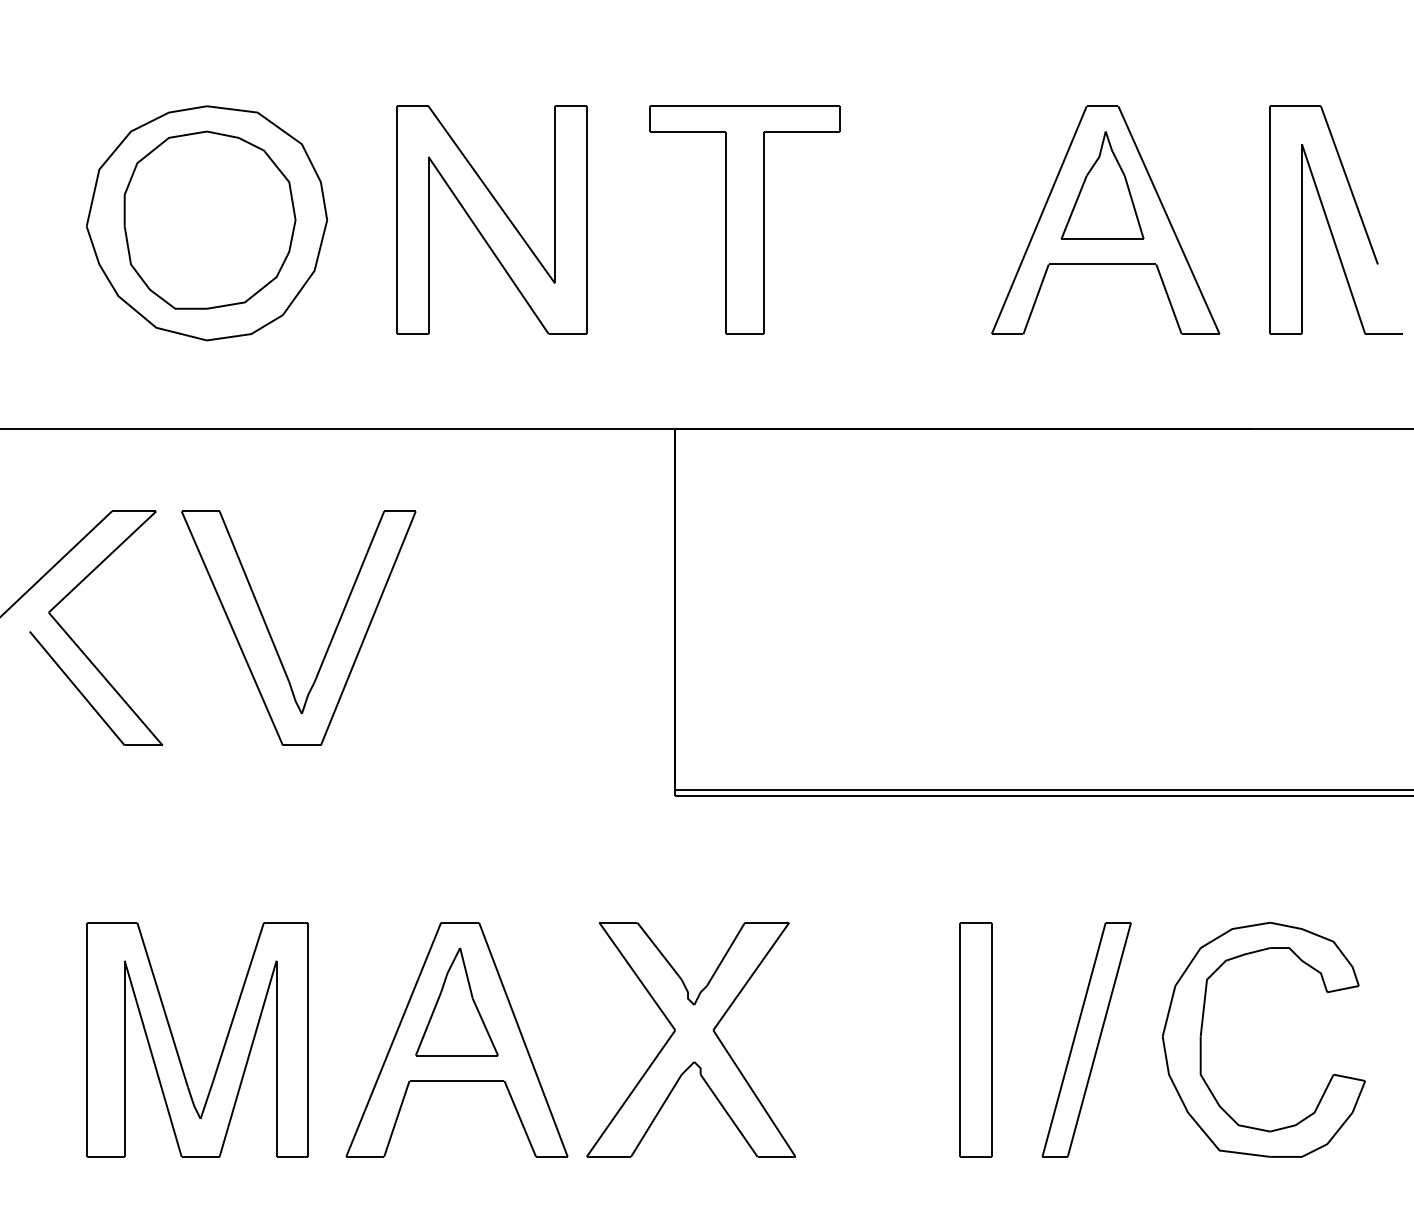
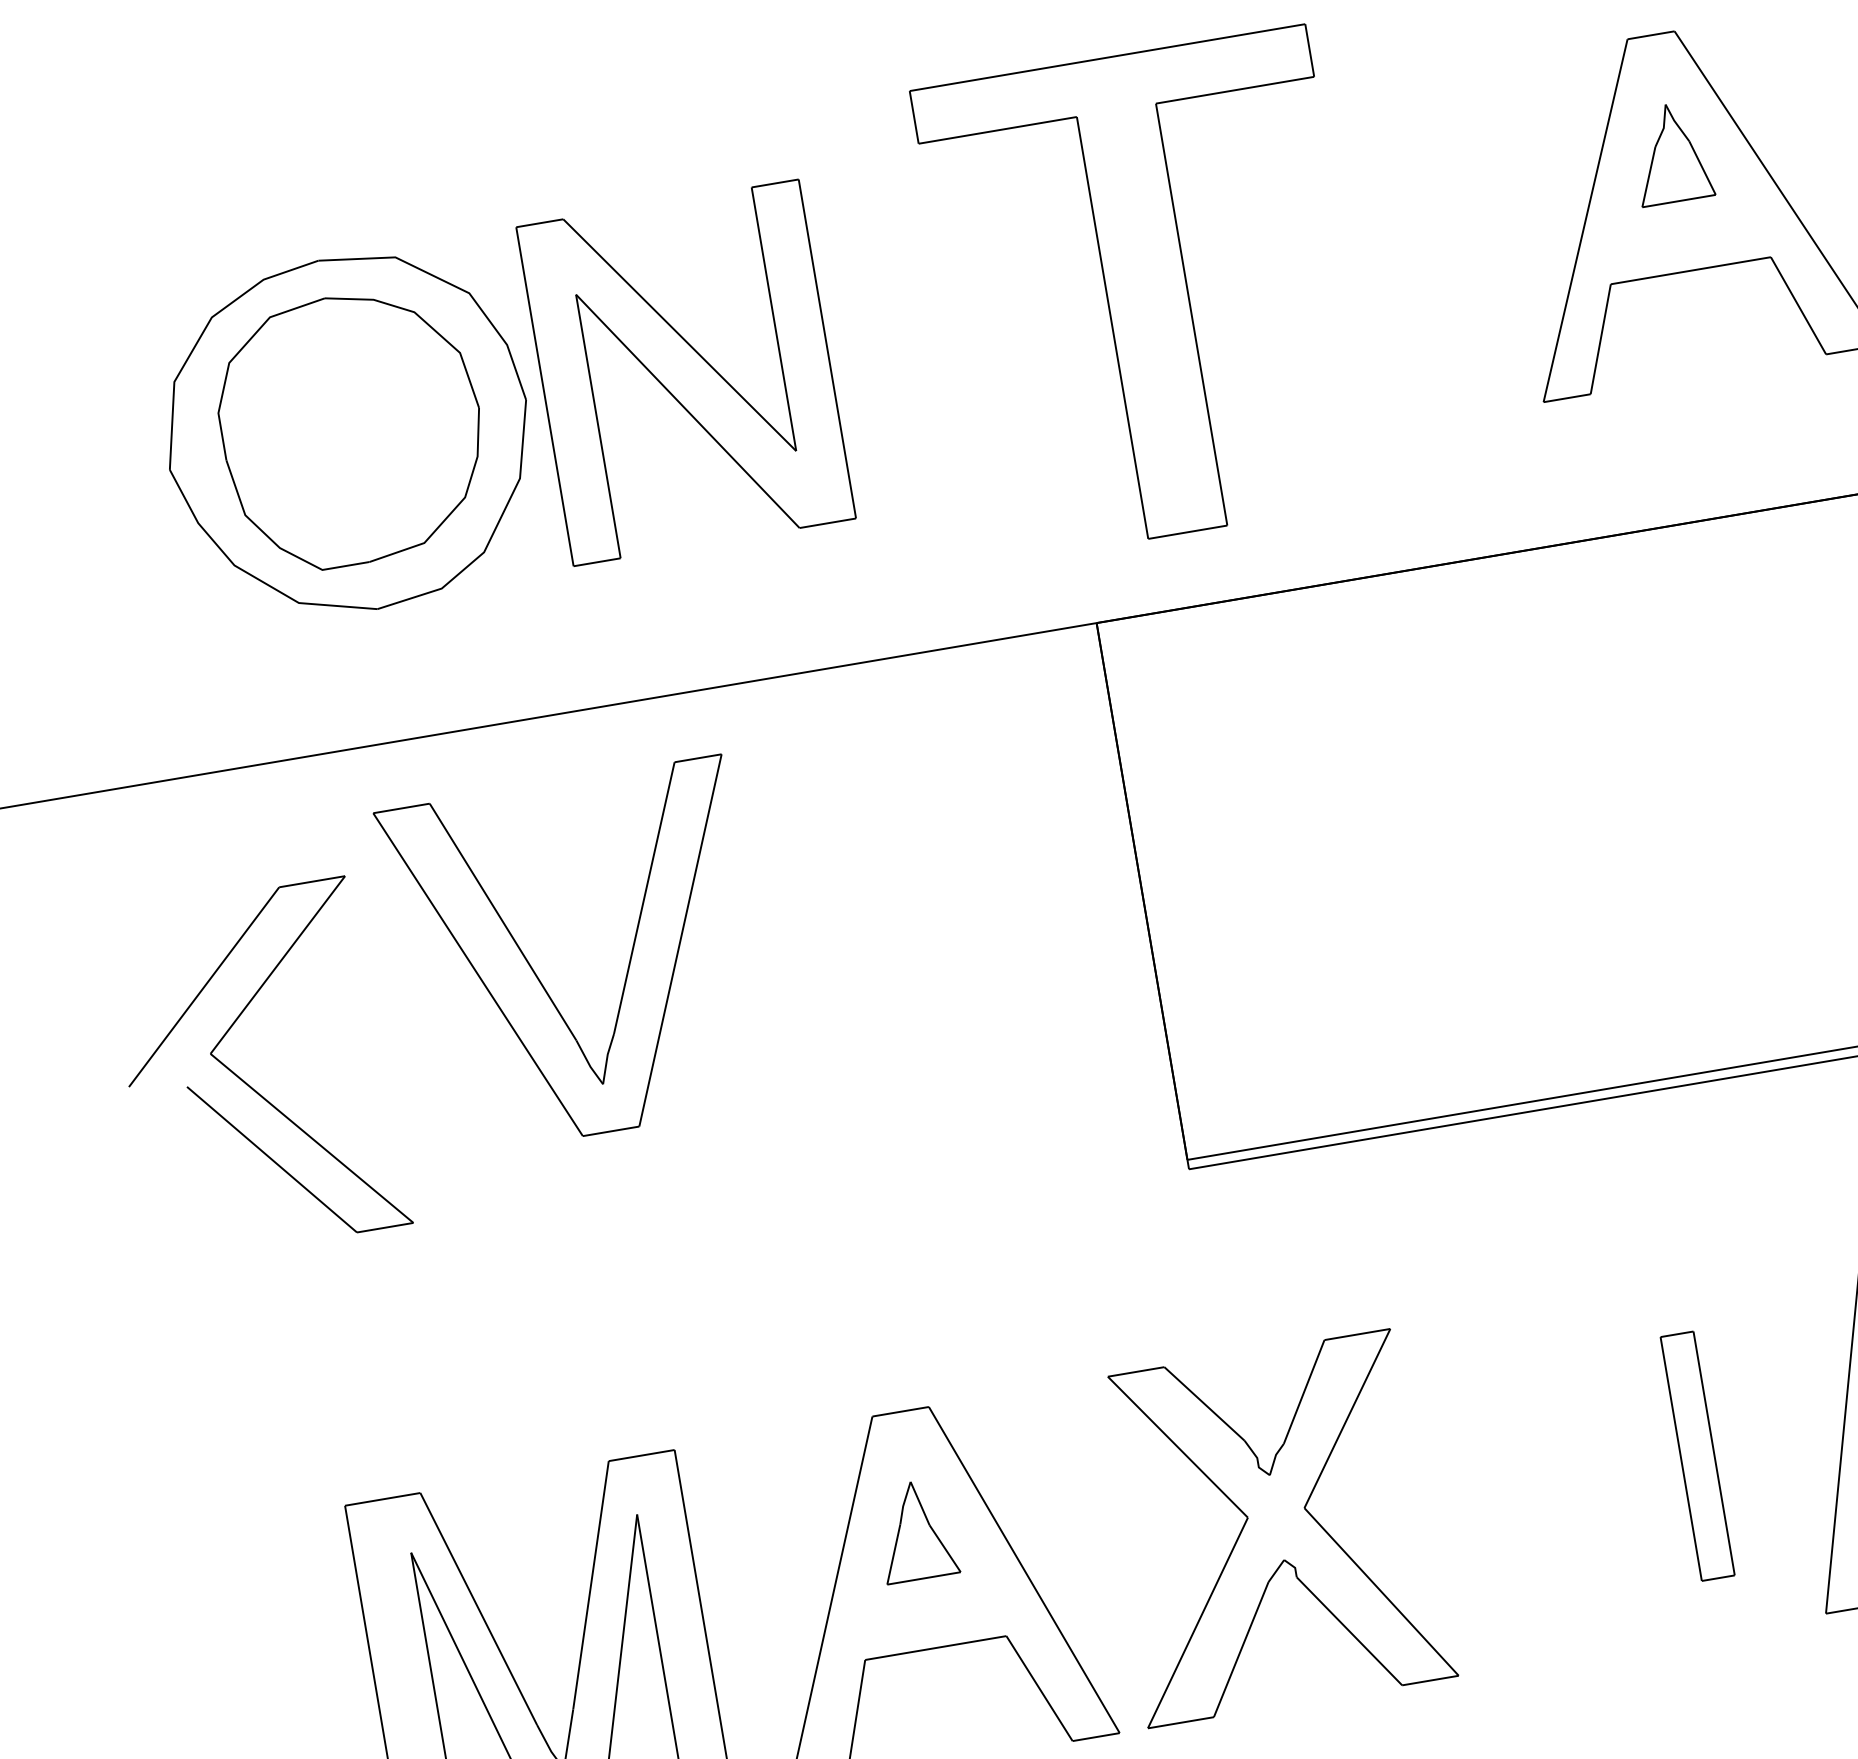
part: (1102, 185) -> (1670, 153), size x0.6
part: (491, 219) -> (685, 371), moved
part: (744, 219) -> (1146, 293), size x1.4
part: (271, 635) -> (538, 975), moved
part: (456, 1001) -> (915, 1529), size x0.6
part: (975, 1039) -> (1696, 1455), size x0.7

